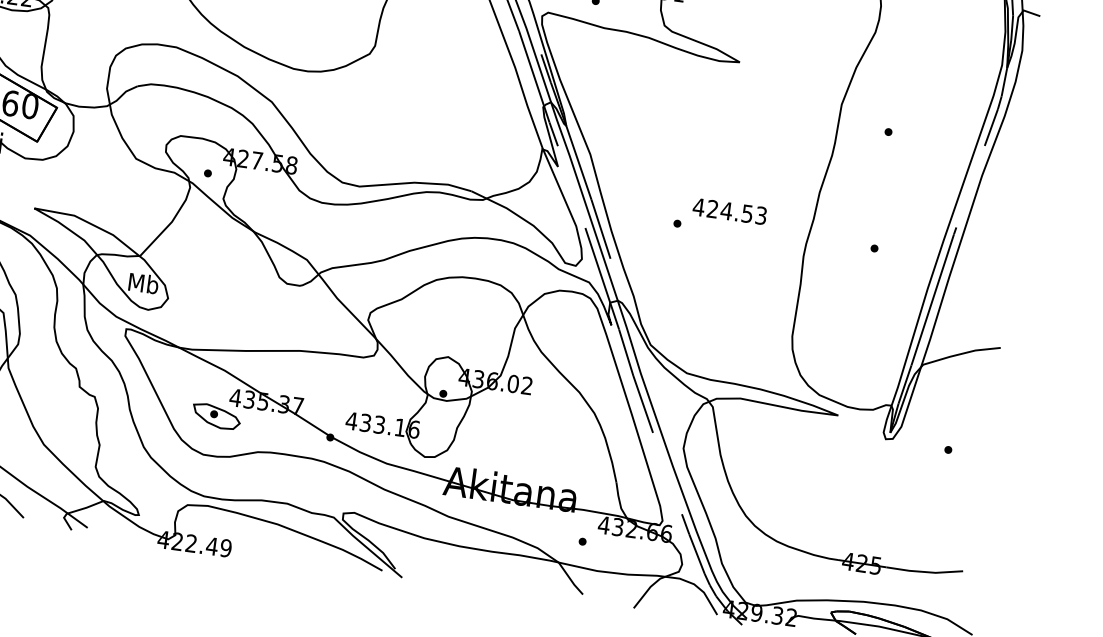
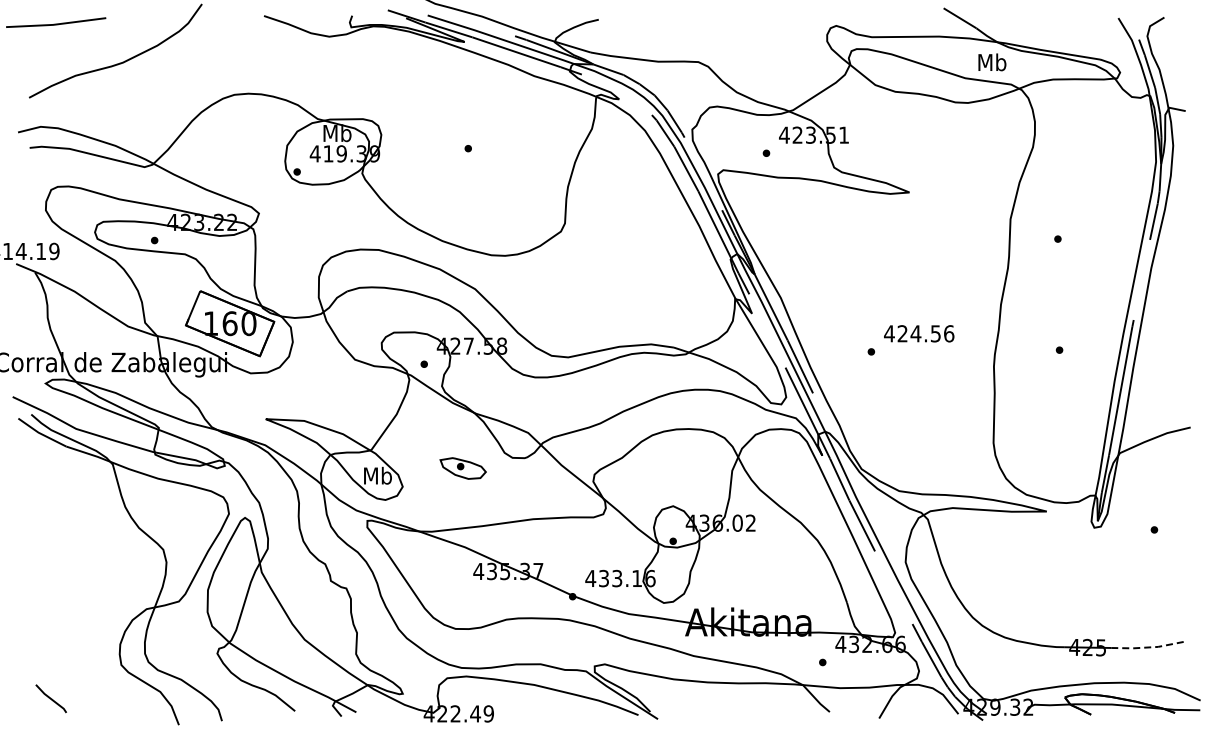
text: (761, 215) -> (949, 333), 424.53 -> 424.56
part: (215, 416) -> (462, 468), moved
line: (925, 572) -> (1148, 647), solid -> dashed

